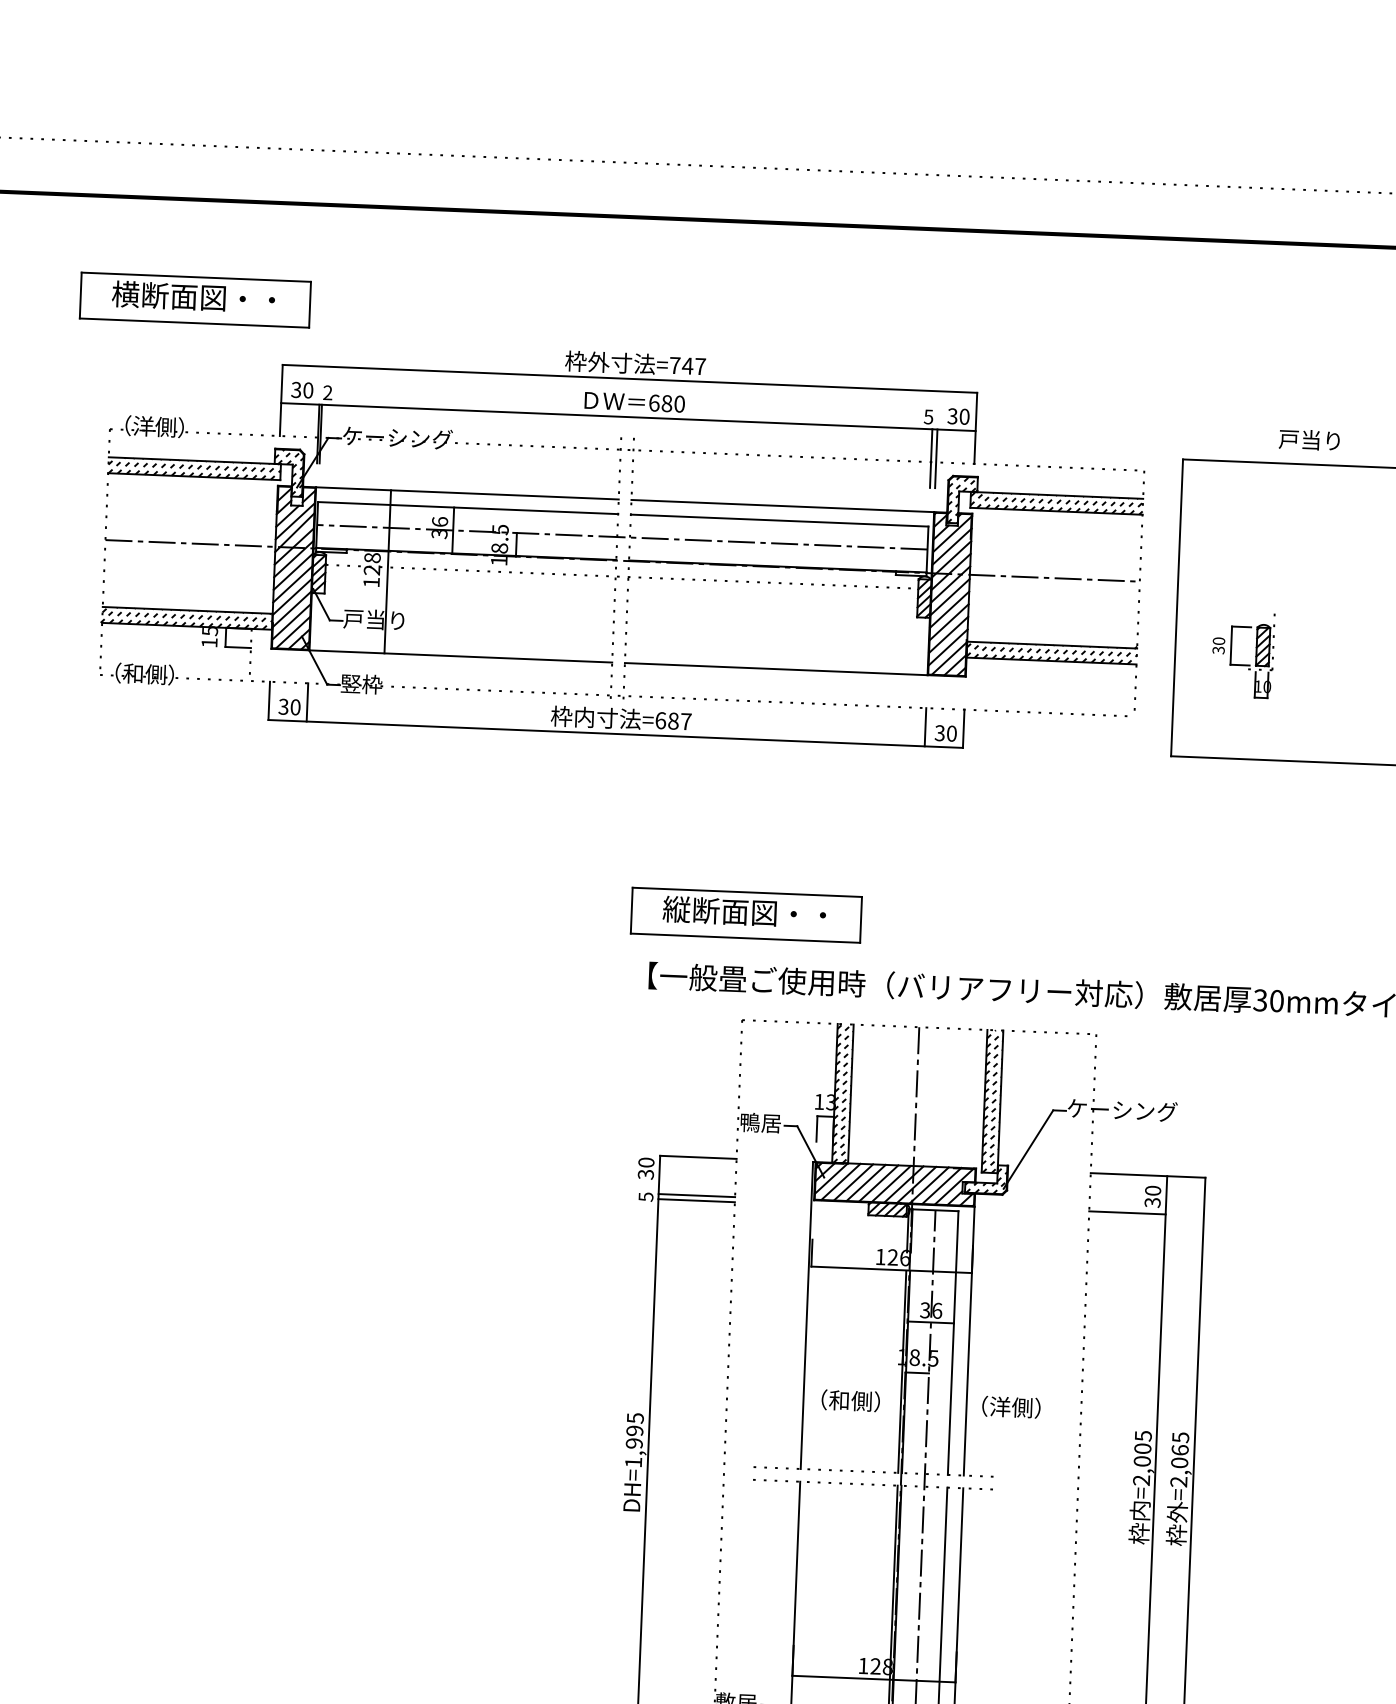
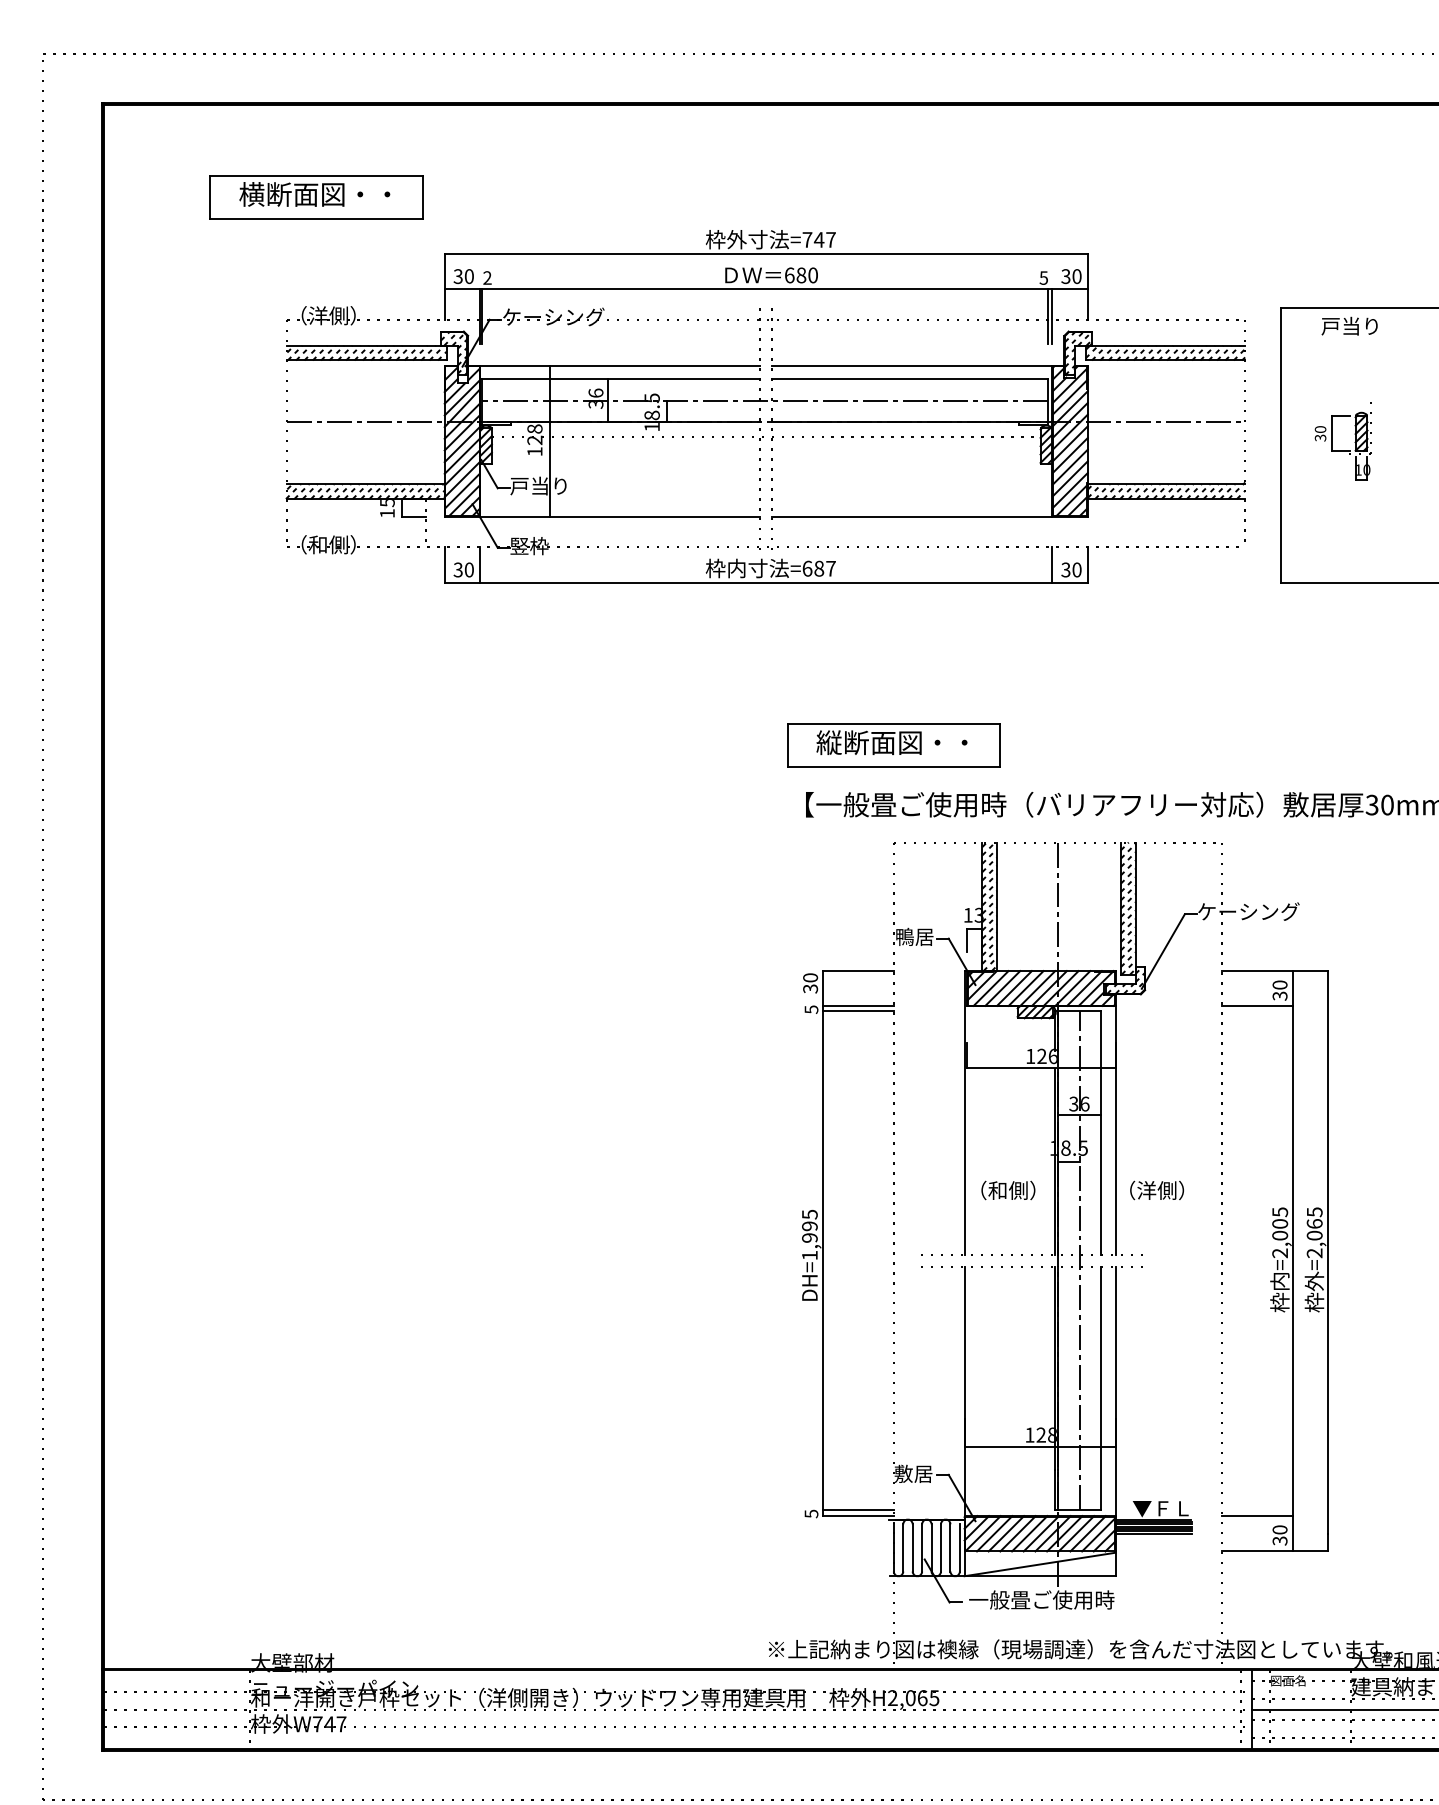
part: (195, 300) -> (316, 197), moved
text: (1309, 439) -> (1349, 325), moved
part: (1241, 664) -> (1342, 450), moved

